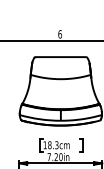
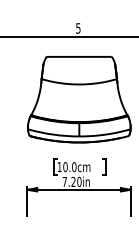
text: (60, 34) -> (78, 28), 6 -> 5
text: (53, 145) -> (69, 167), 18.3cm -> 10.0cm

